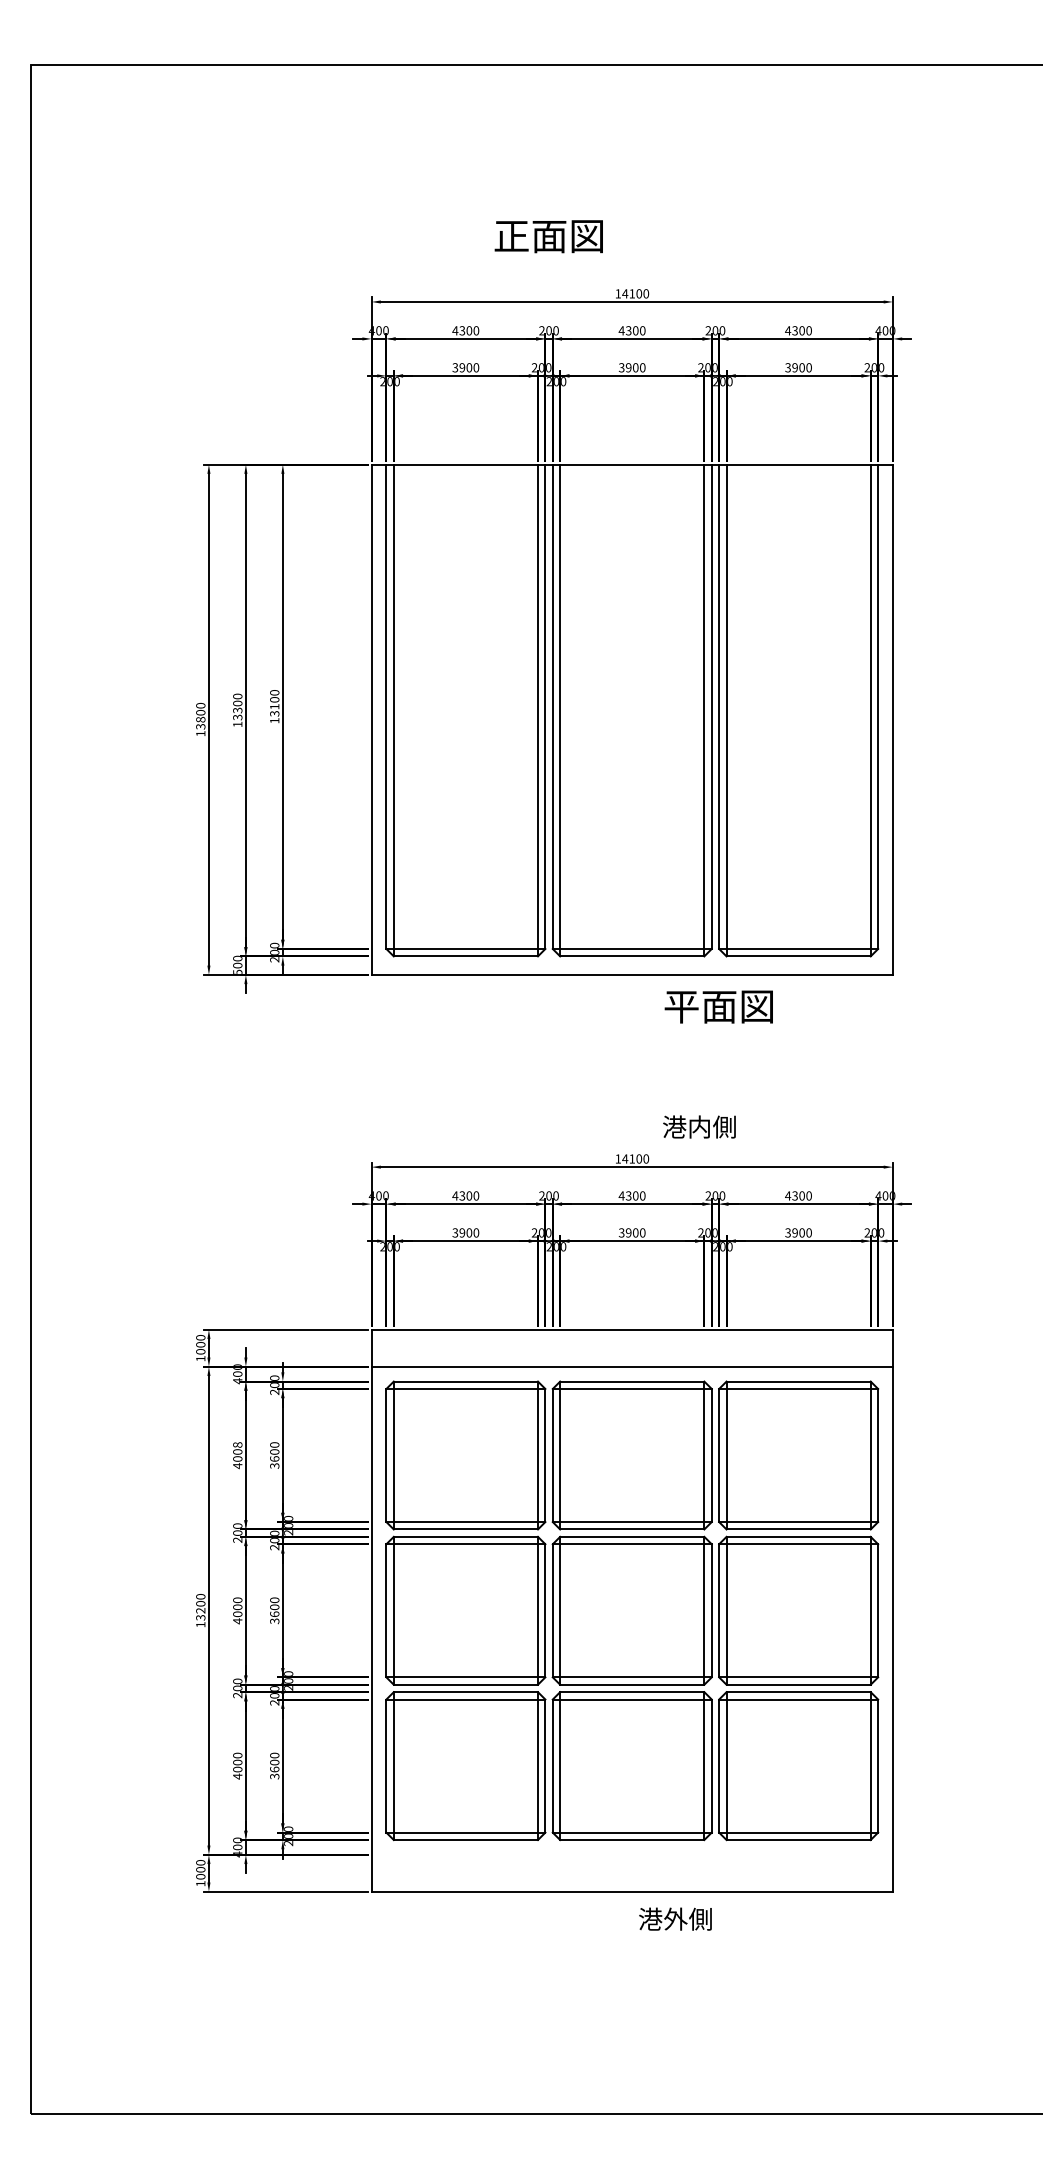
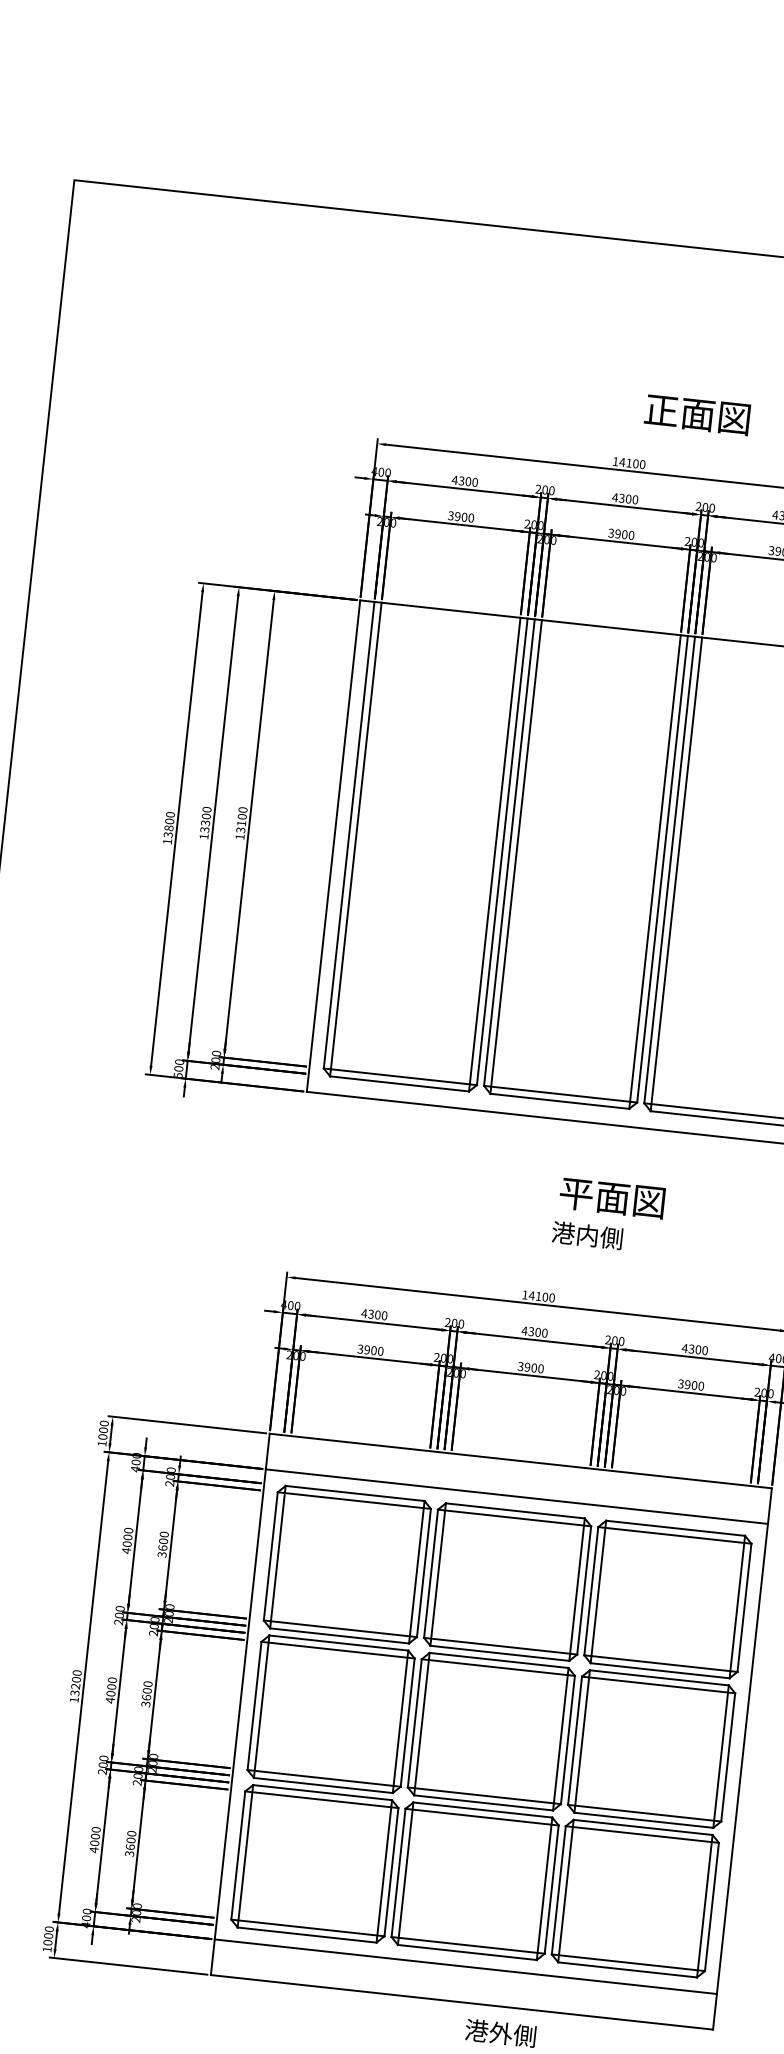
text: (548, 236) -> (697, 414), moved
text: (718, 1006) -> (611, 1197), moved
text: (699, 1126) -> (587, 1235), moved
text: (237, 1444) -> (128, 1530), 4008 -> 4000
line: (631, 1854) -> (465, 1966), added

